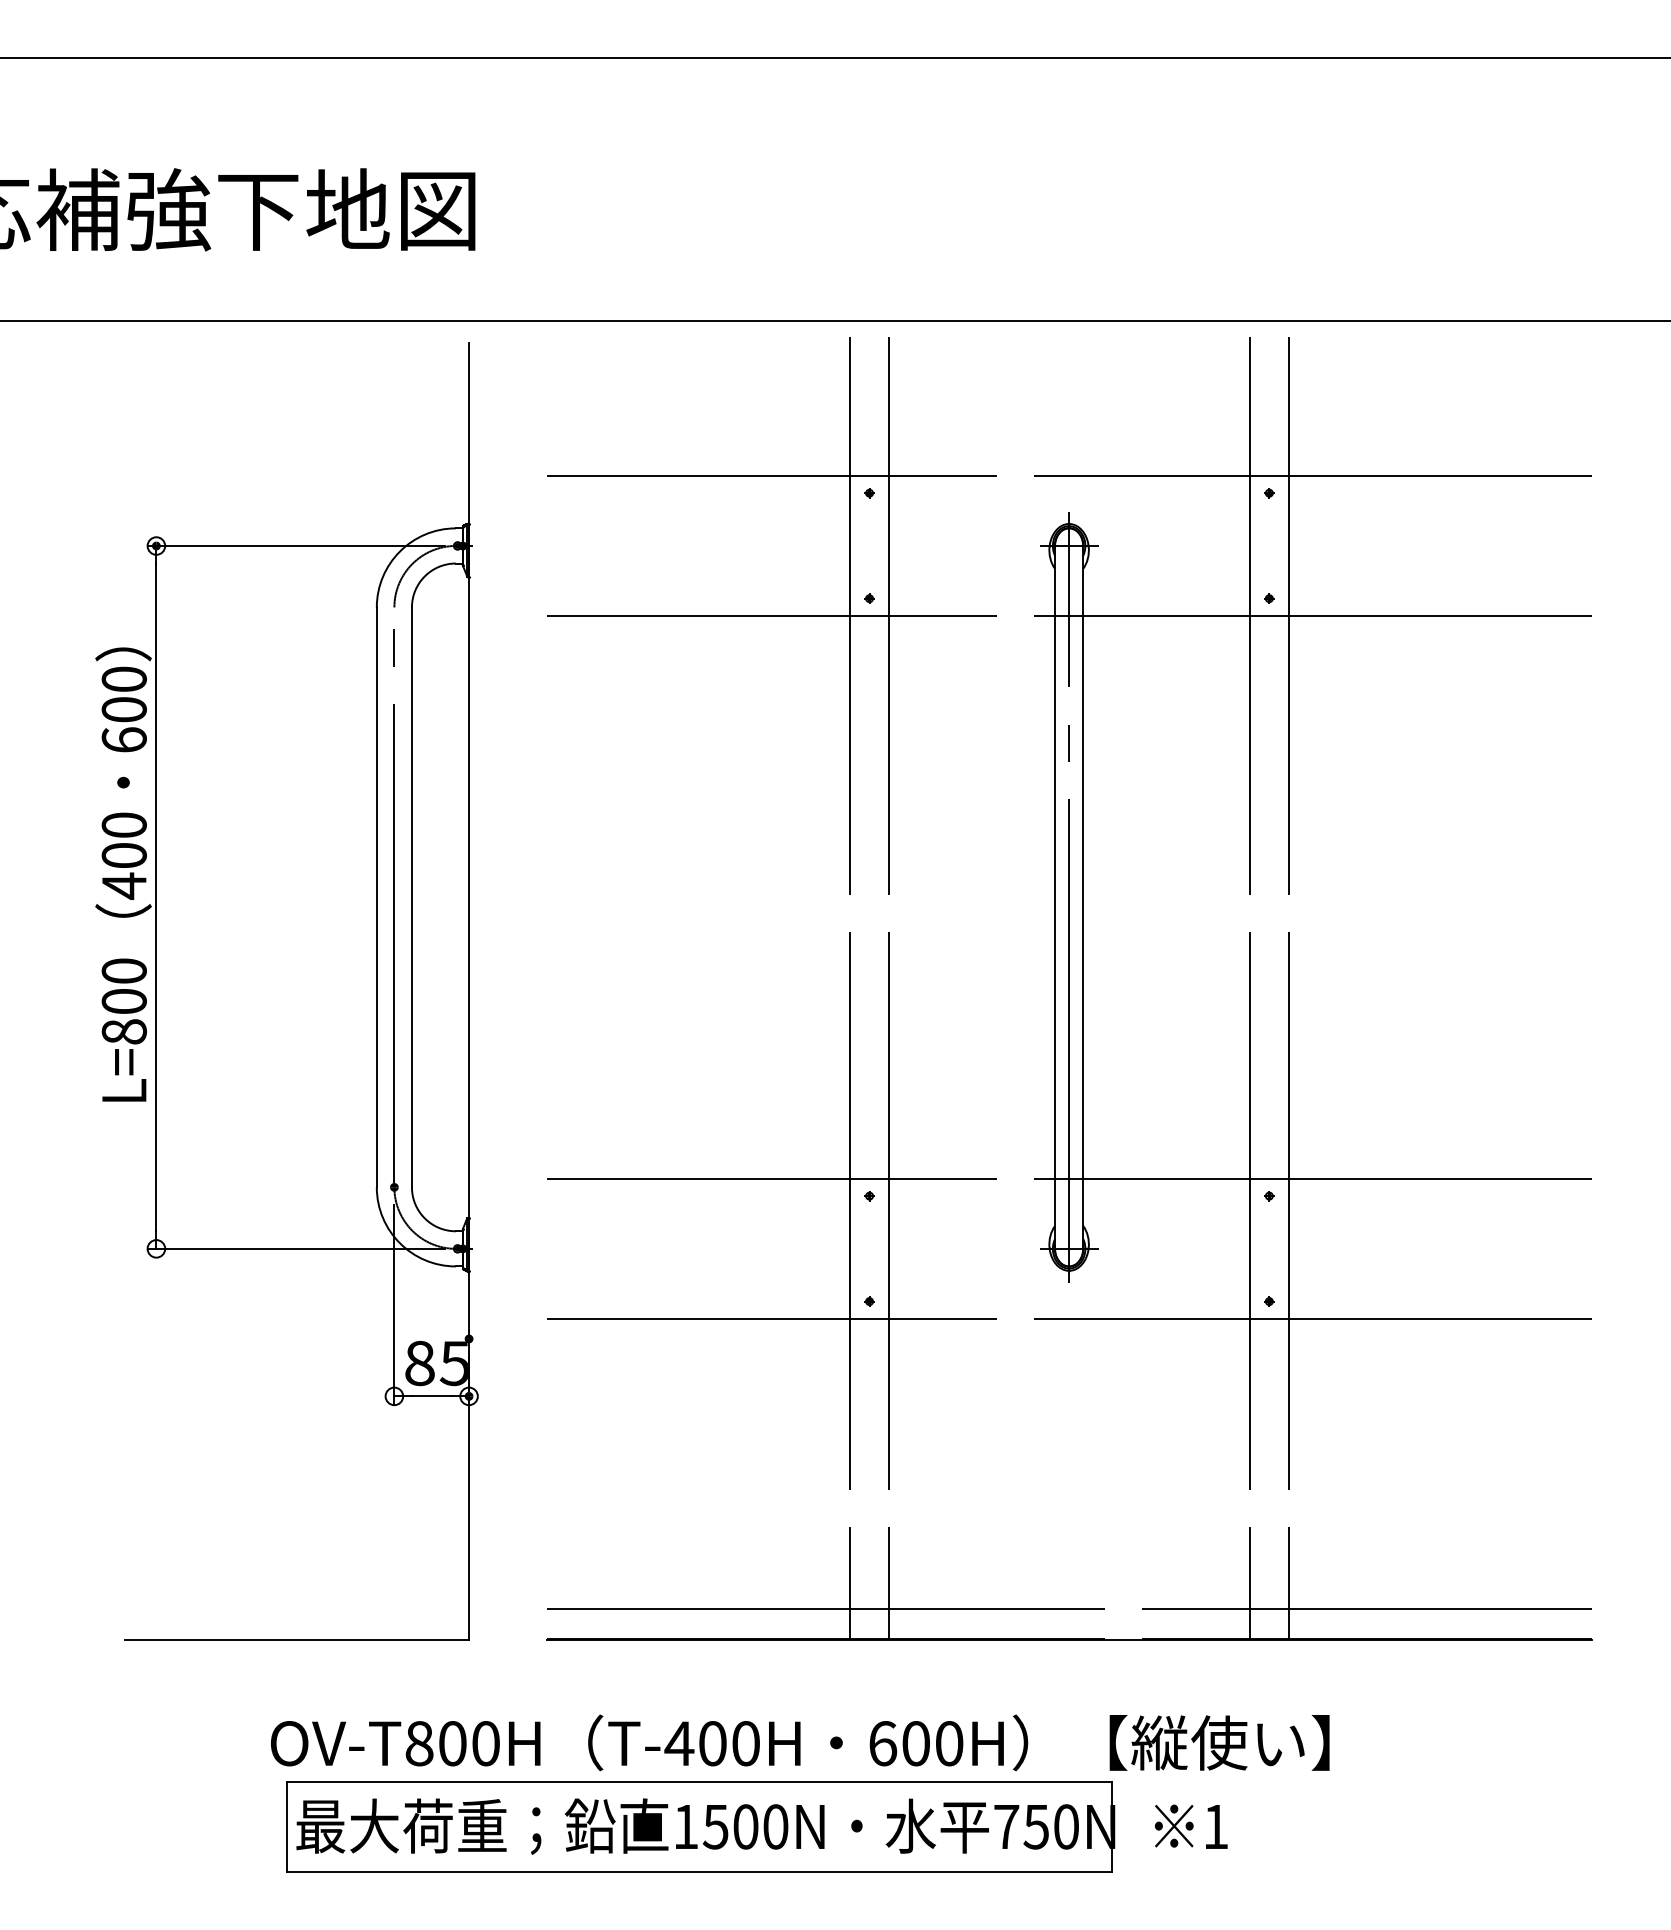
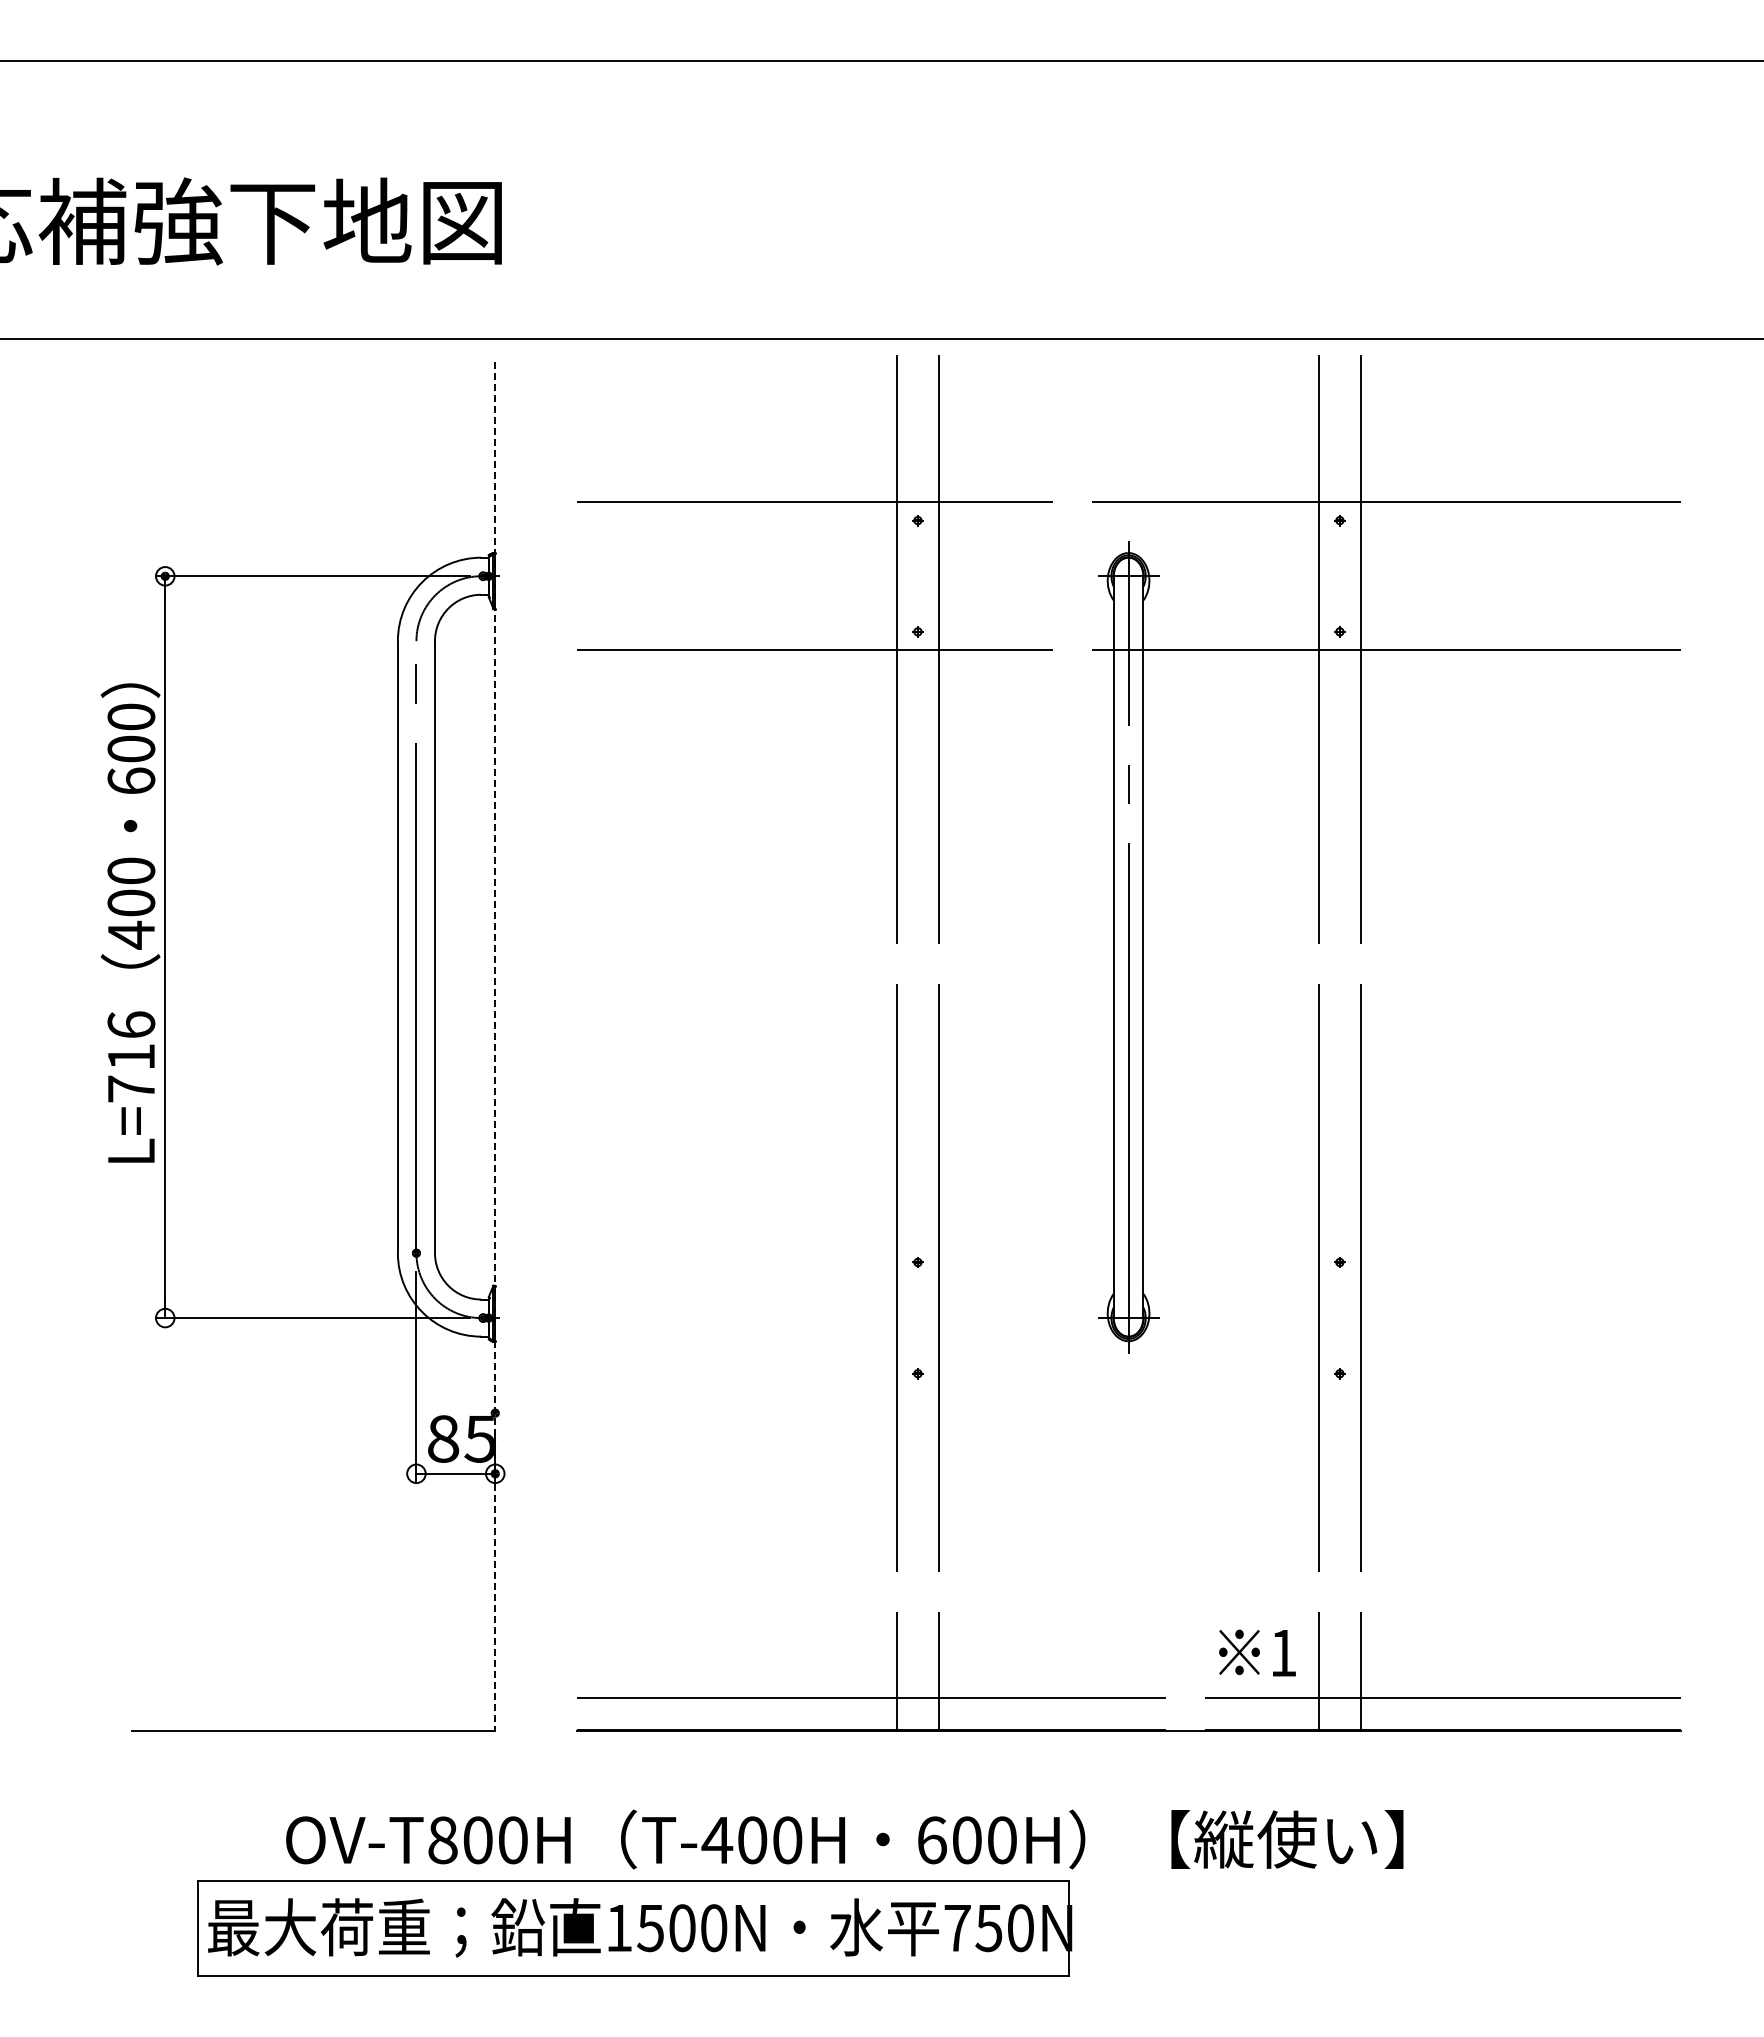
line: (469, 991) -> (495, 1046), solid -> dashed
text: (124, 1001) -> (131, 1056), L=800 -> L=716
line: (1069, 1178) -> (1128, 1243), removed
line: (1069, 1319) -> (1128, 1392), removed
text: (1191, 1826) -> (1257, 1652), moved
part: (700, 1827) -> (634, 1928), moved

